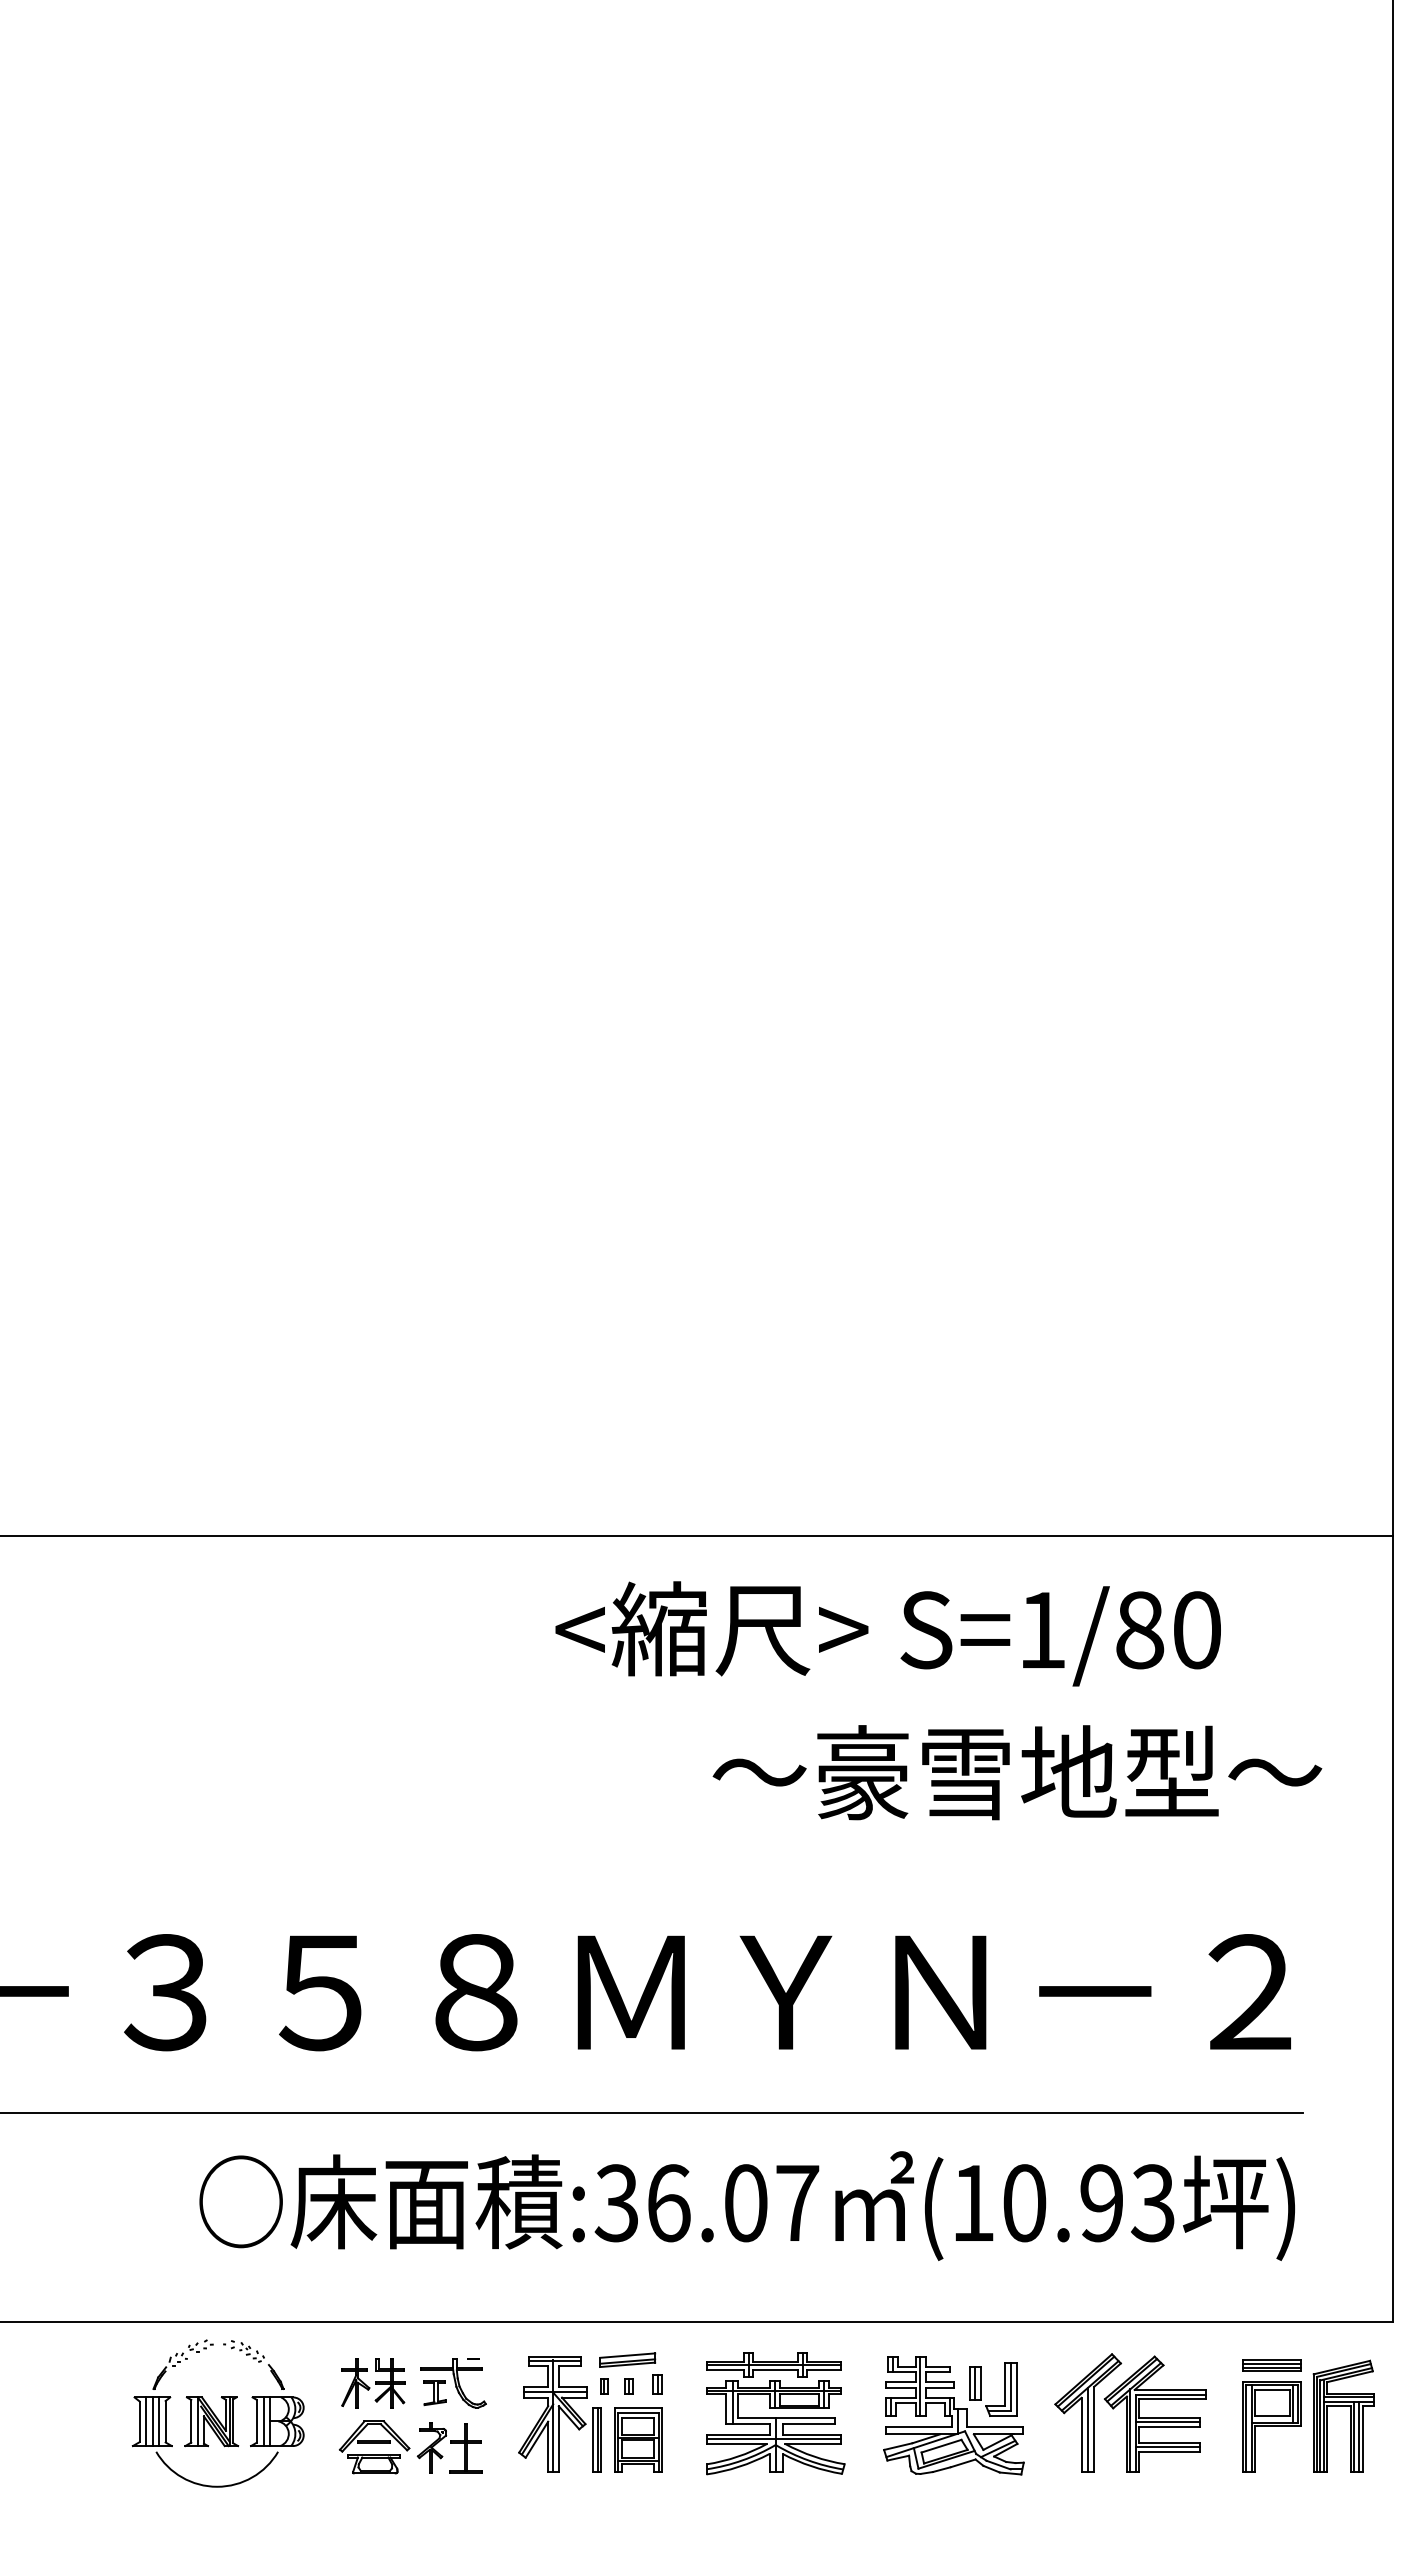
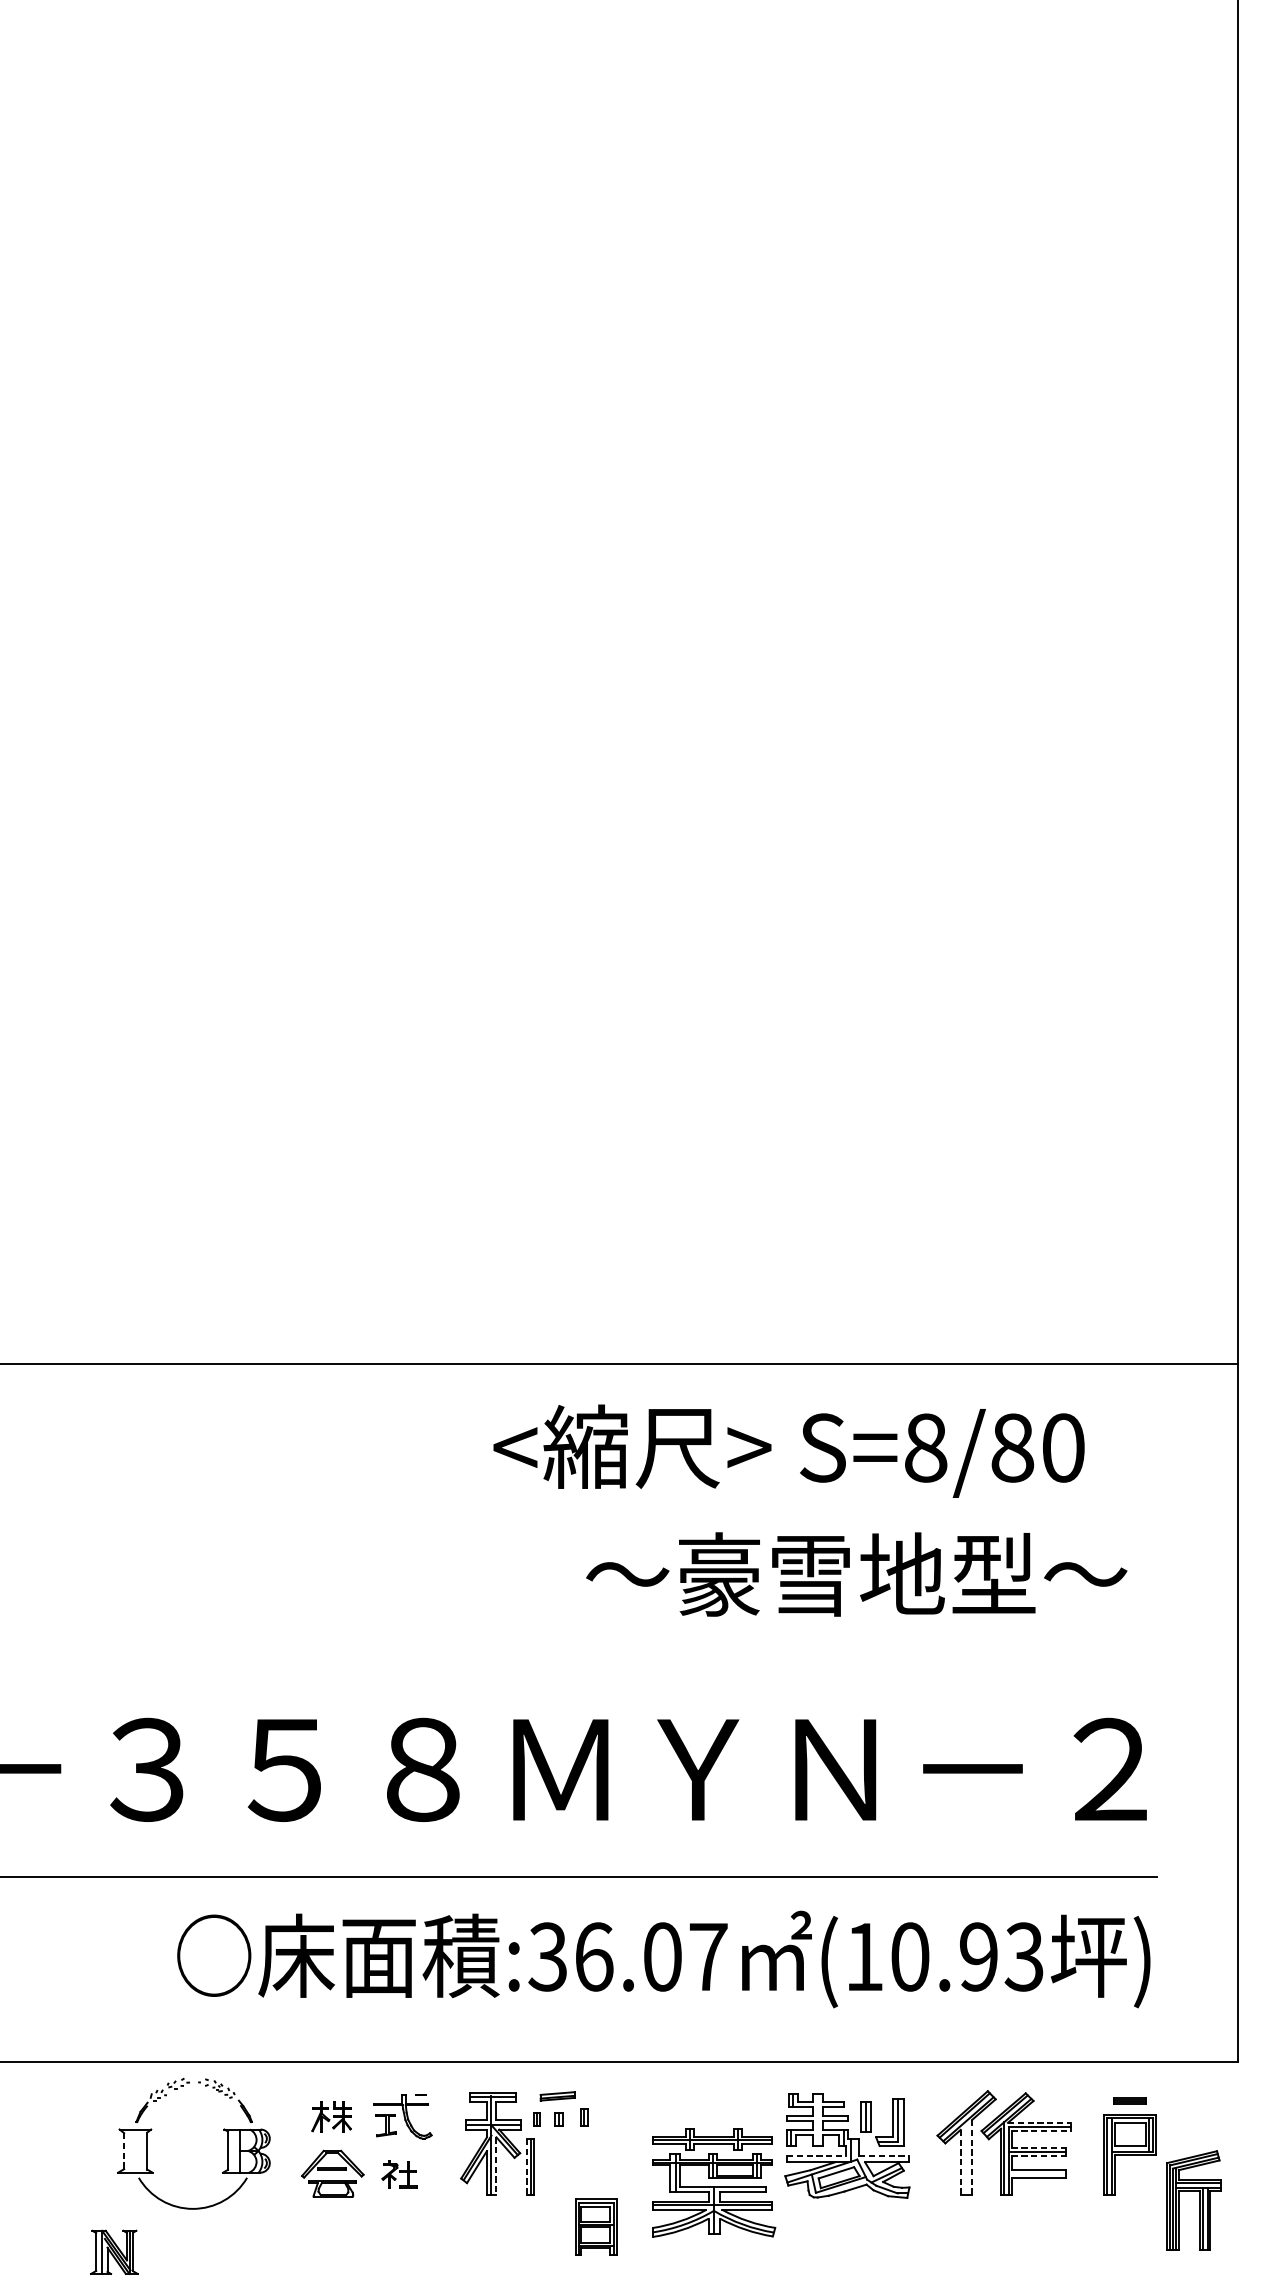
text: (1042, 1630) -> (926, 1448), S=1/80 -> S=8/80
text: (1017, 1772) -> (856, 1574), moved
part: (627, 2359) -> (557, 2095), size x0.7
part: (1271, 2365) -> (1129, 2101), size x0.6
part: (373, 2383) -> (331, 2117), size x0.7
line: (920, 2386) -> (817, 2119), removed
line: (1170, 2389) -> (1039, 2122), solid -> dashed
line: (1172, 2399) -> (1041, 2131), solid -> dashed
part: (775, 2413) -> (713, 2182), moved
part: (1350, 2415) -> (1199, 2199), moved
line: (1169, 2417) -> (1038, 2147), solid -> dashed
line: (146, 2421) -> (130, 2150), removed
line: (152, 2421) -> (135, 2150), removed
line: (159, 2421) -> (141, 2150), removed
part: (211, 2421) -> (114, 2252), moved
line: (263, 2421) -> (234, 2150), removed
line: (139, 2422) -> (123, 2151), solid -> dashed
line: (919, 2426) -> (816, 2155), solid -> dashed
line: (995, 2426) -> (884, 2155), solid -> dashed
line: (1169, 2426) -> (1038, 2155), solid -> dashed
line: (1087, 2429) -> (966, 2157), removed
line: (1094, 2429) -> (972, 2157), solid -> dashed
line: (1081, 2434) -> (960, 2162), solid -> dashed
line: (558, 2438) -> (496, 2165), solid -> dashed
line: (593, 2439) -> (527, 2166), solid -> dashed
part: (638, 2439) -> (596, 2226), moved
part: (449, 2447) -> (399, 2173), size x0.6
line: (1167, 2447) -> (1037, 2173), removed

